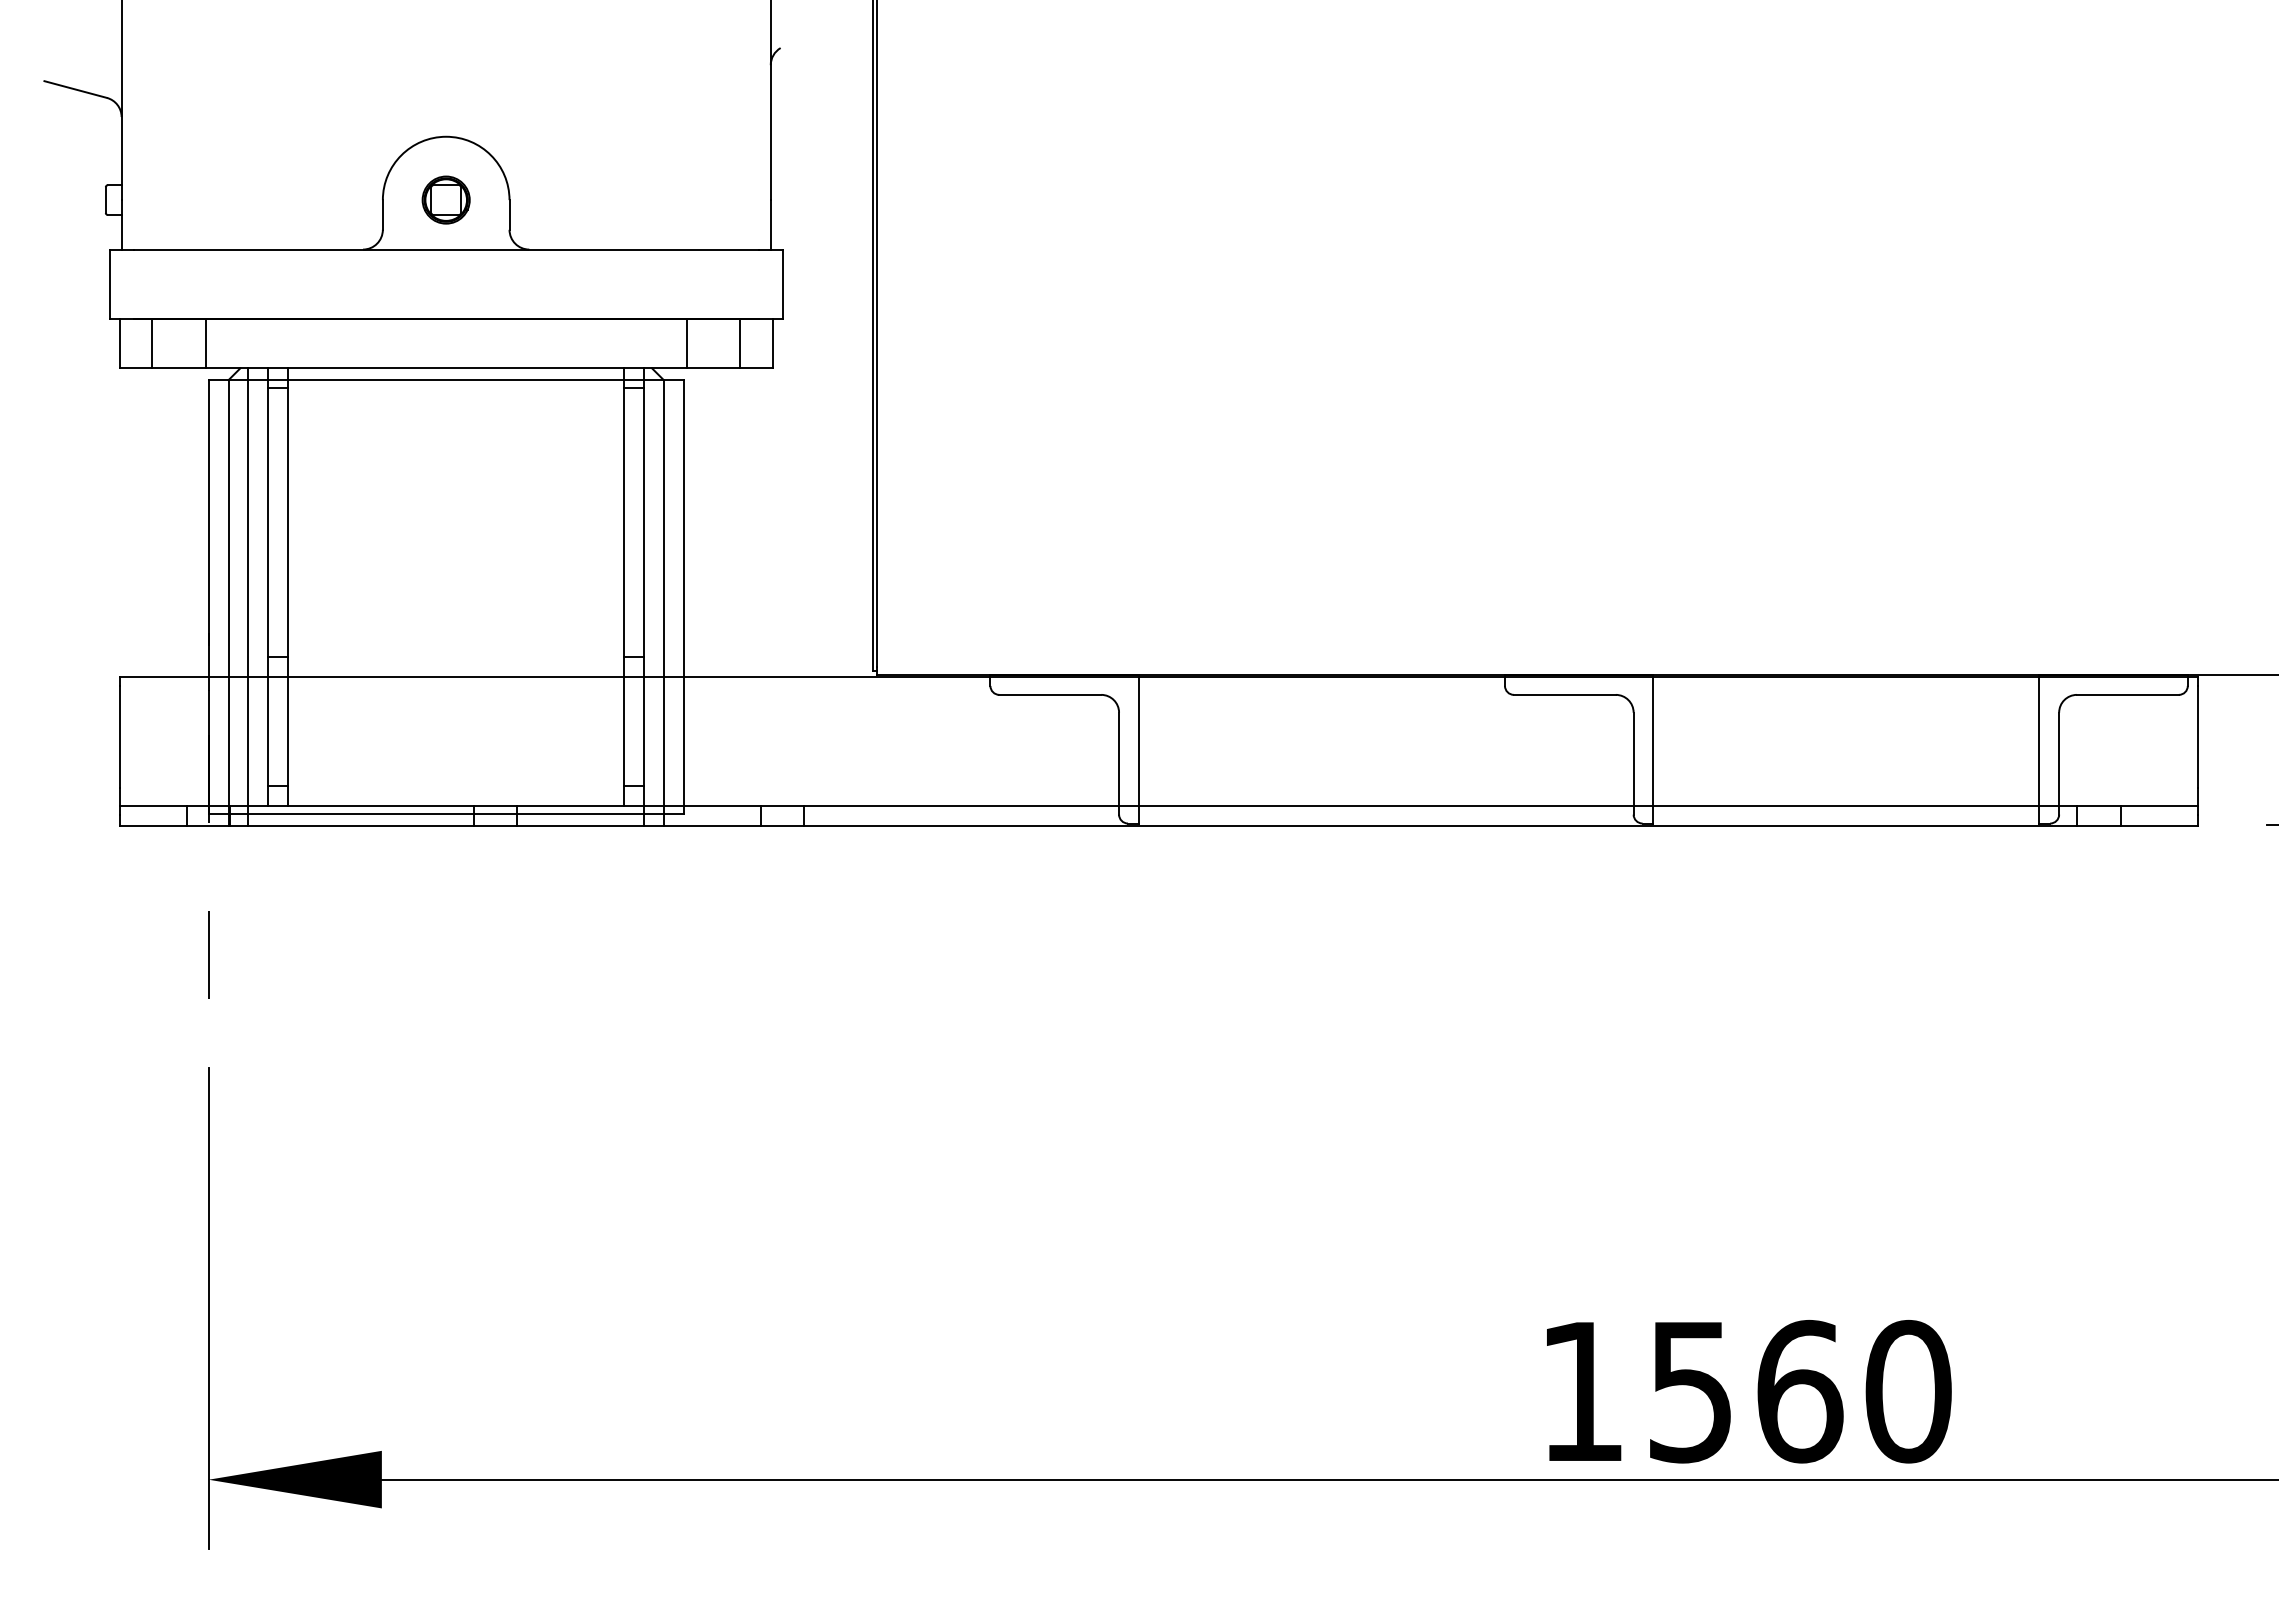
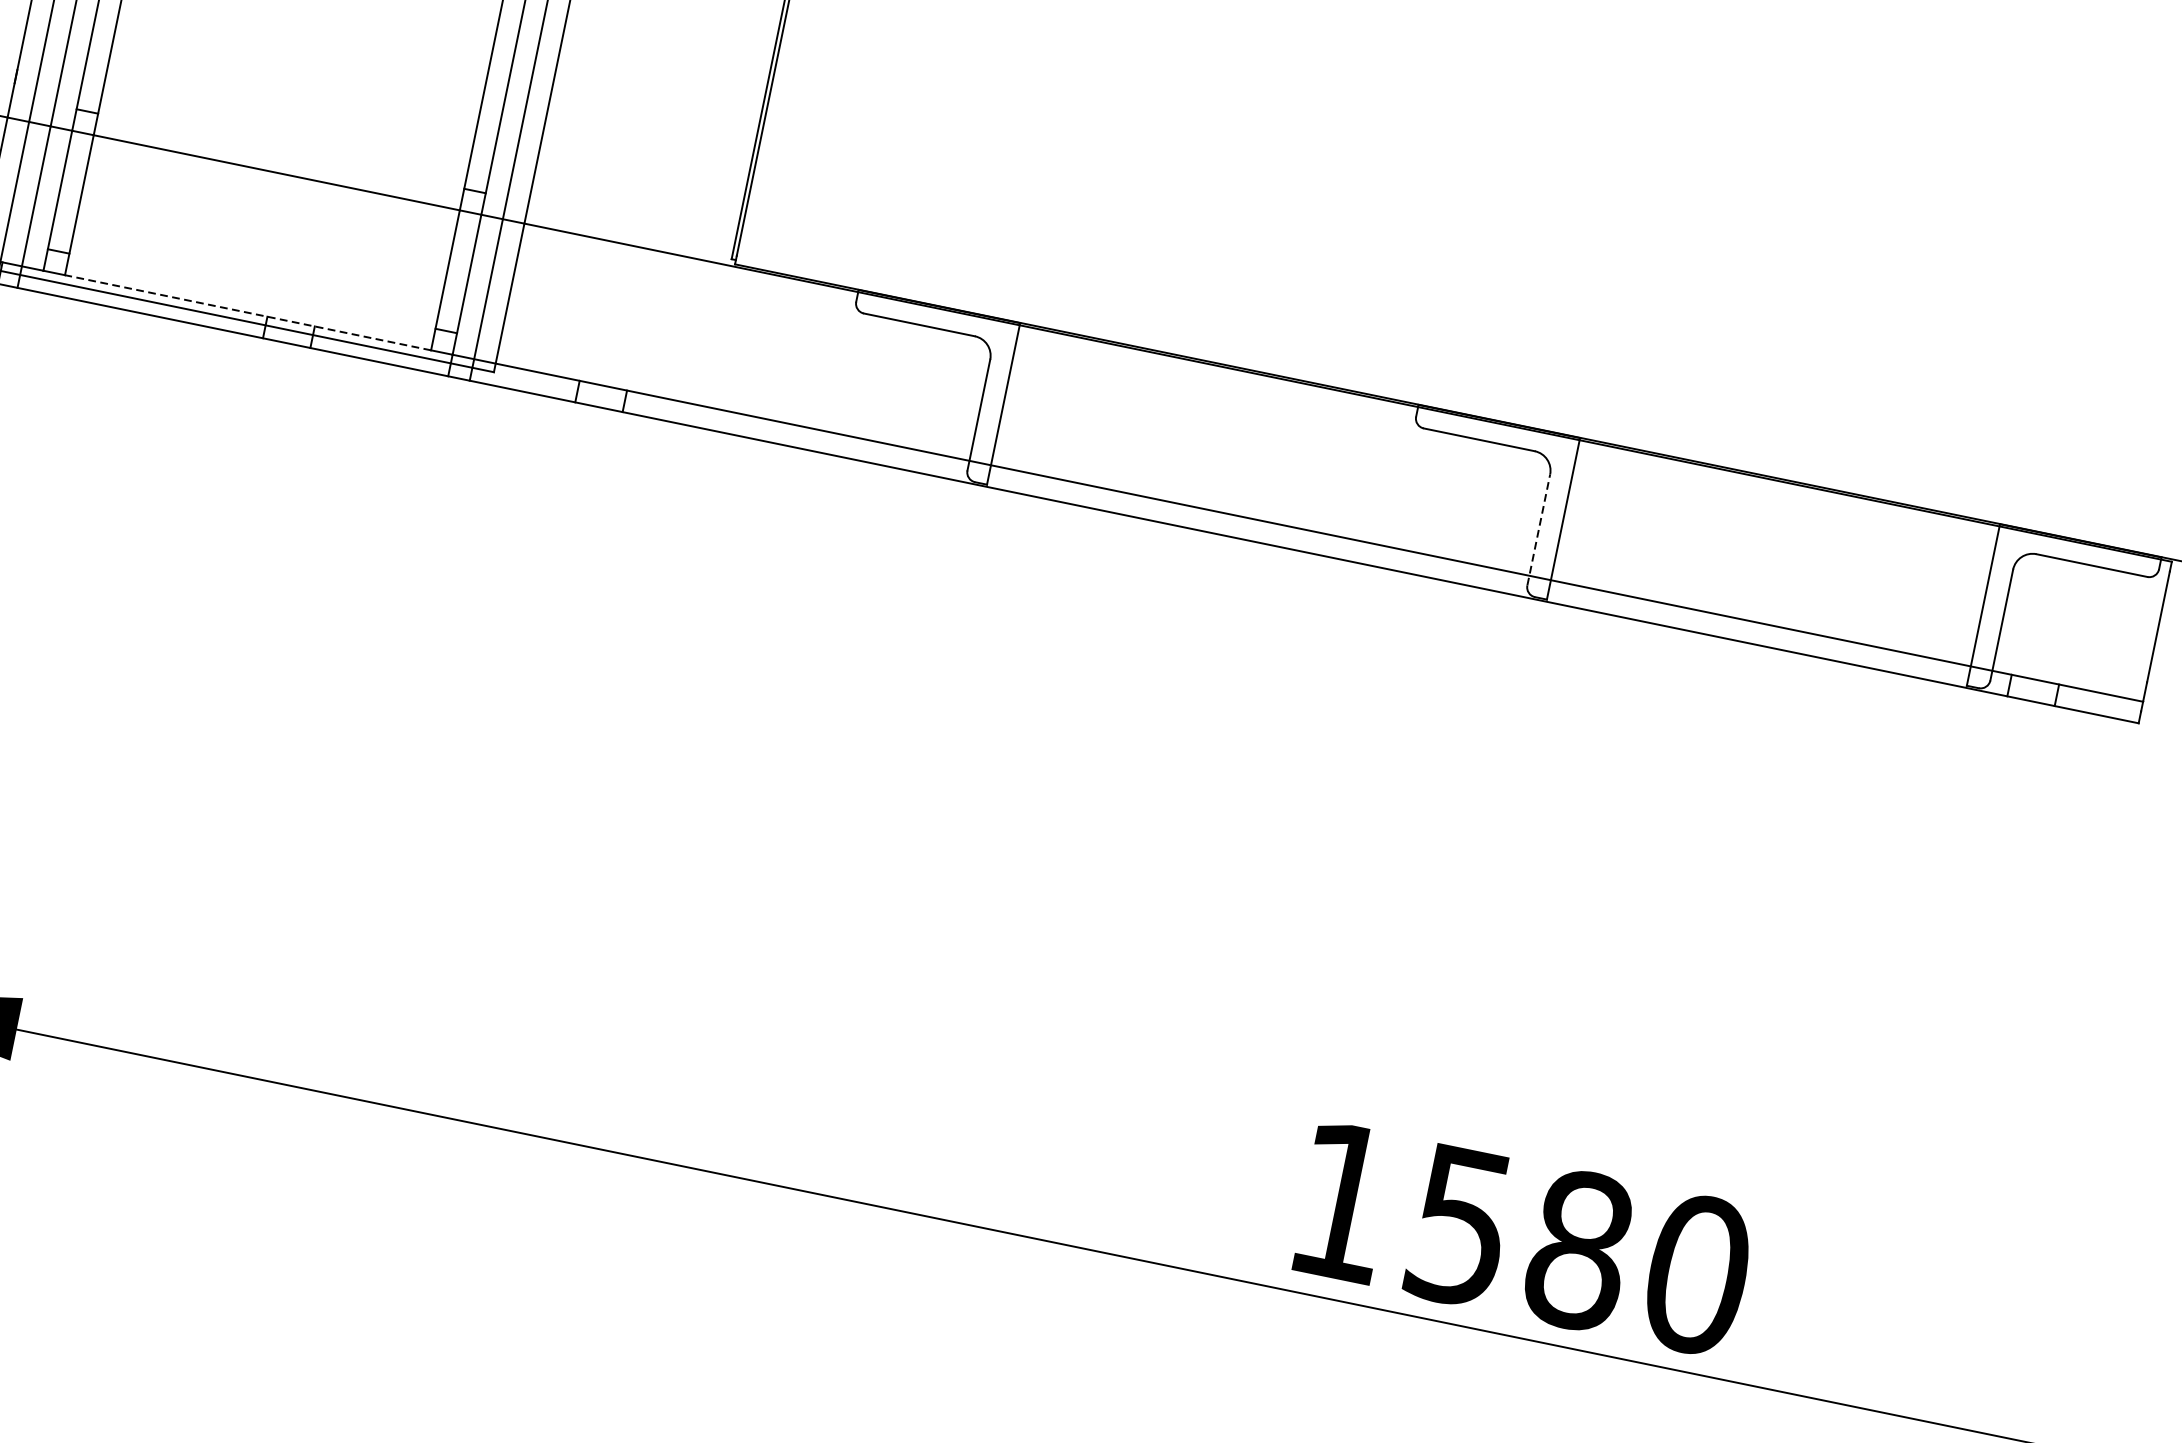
line: (1633, 763) -> (1538, 529), solid -> dashed
line: (455, 805) -> (247, 312), solid -> dashed
text: (1800, 1391) -> (1580, 1250), 1560 -> 1580

